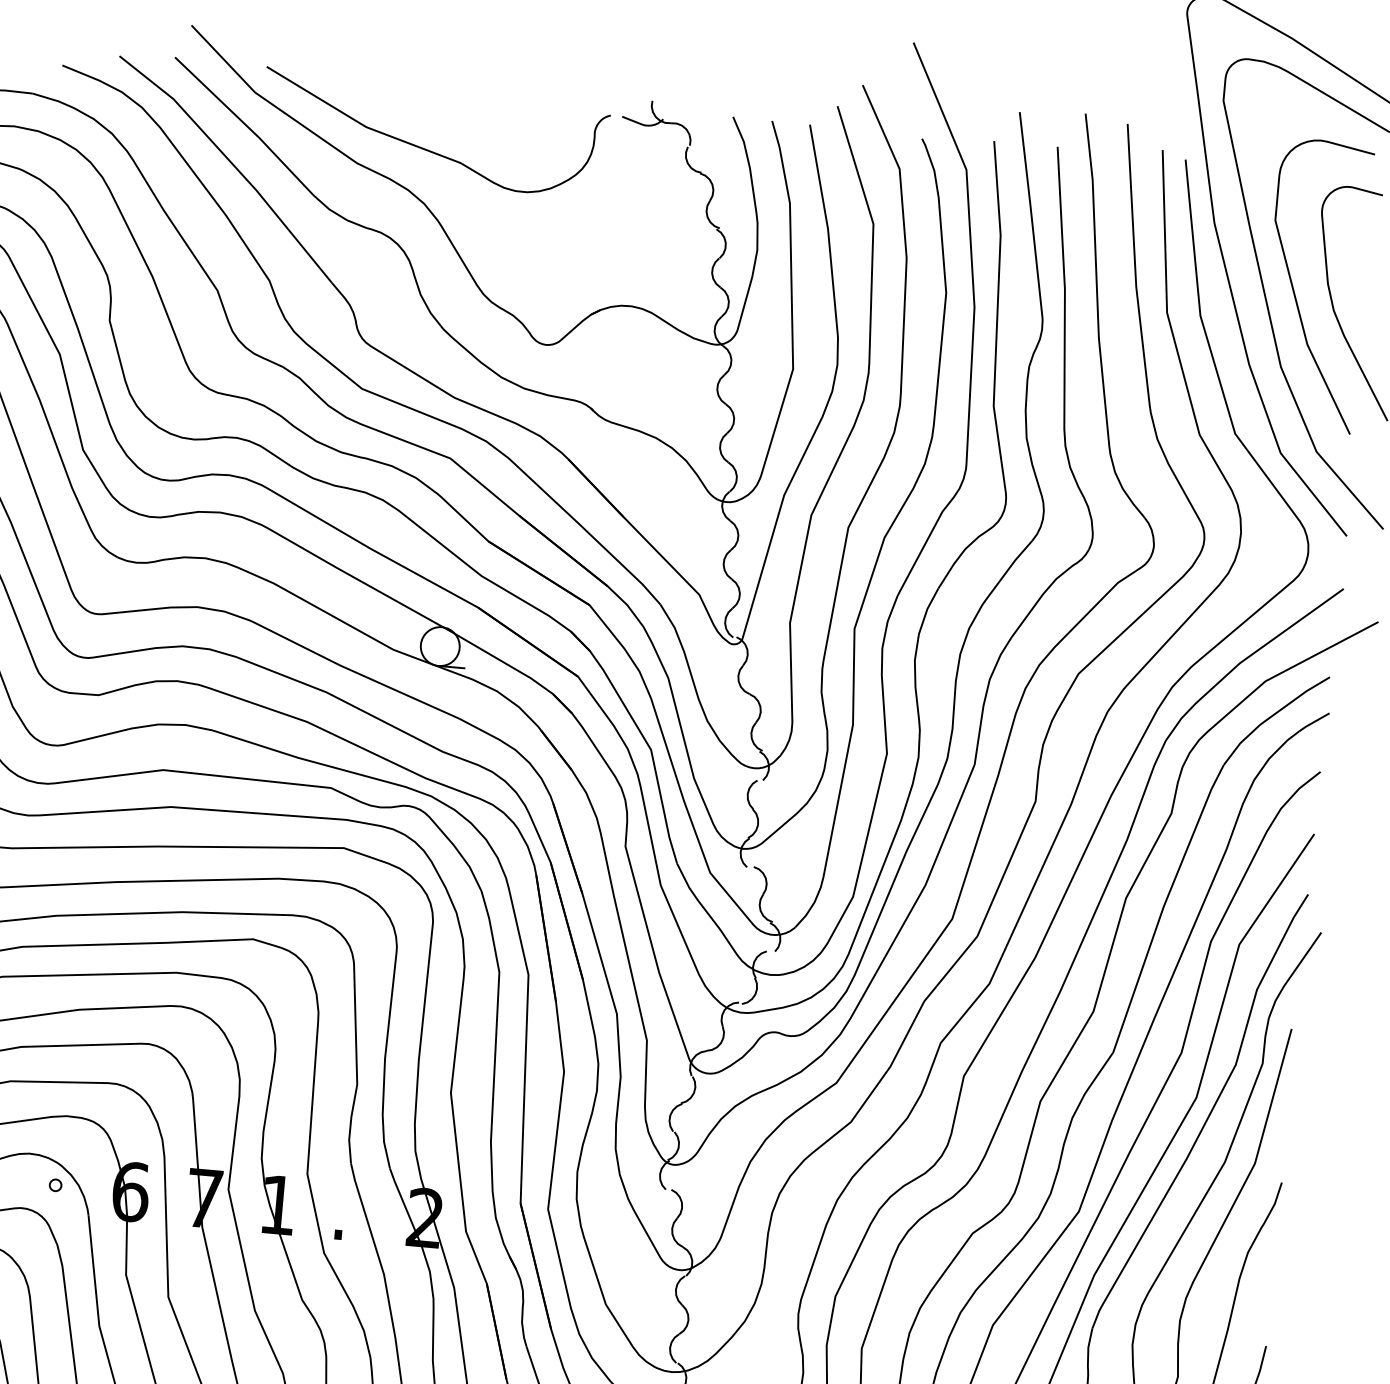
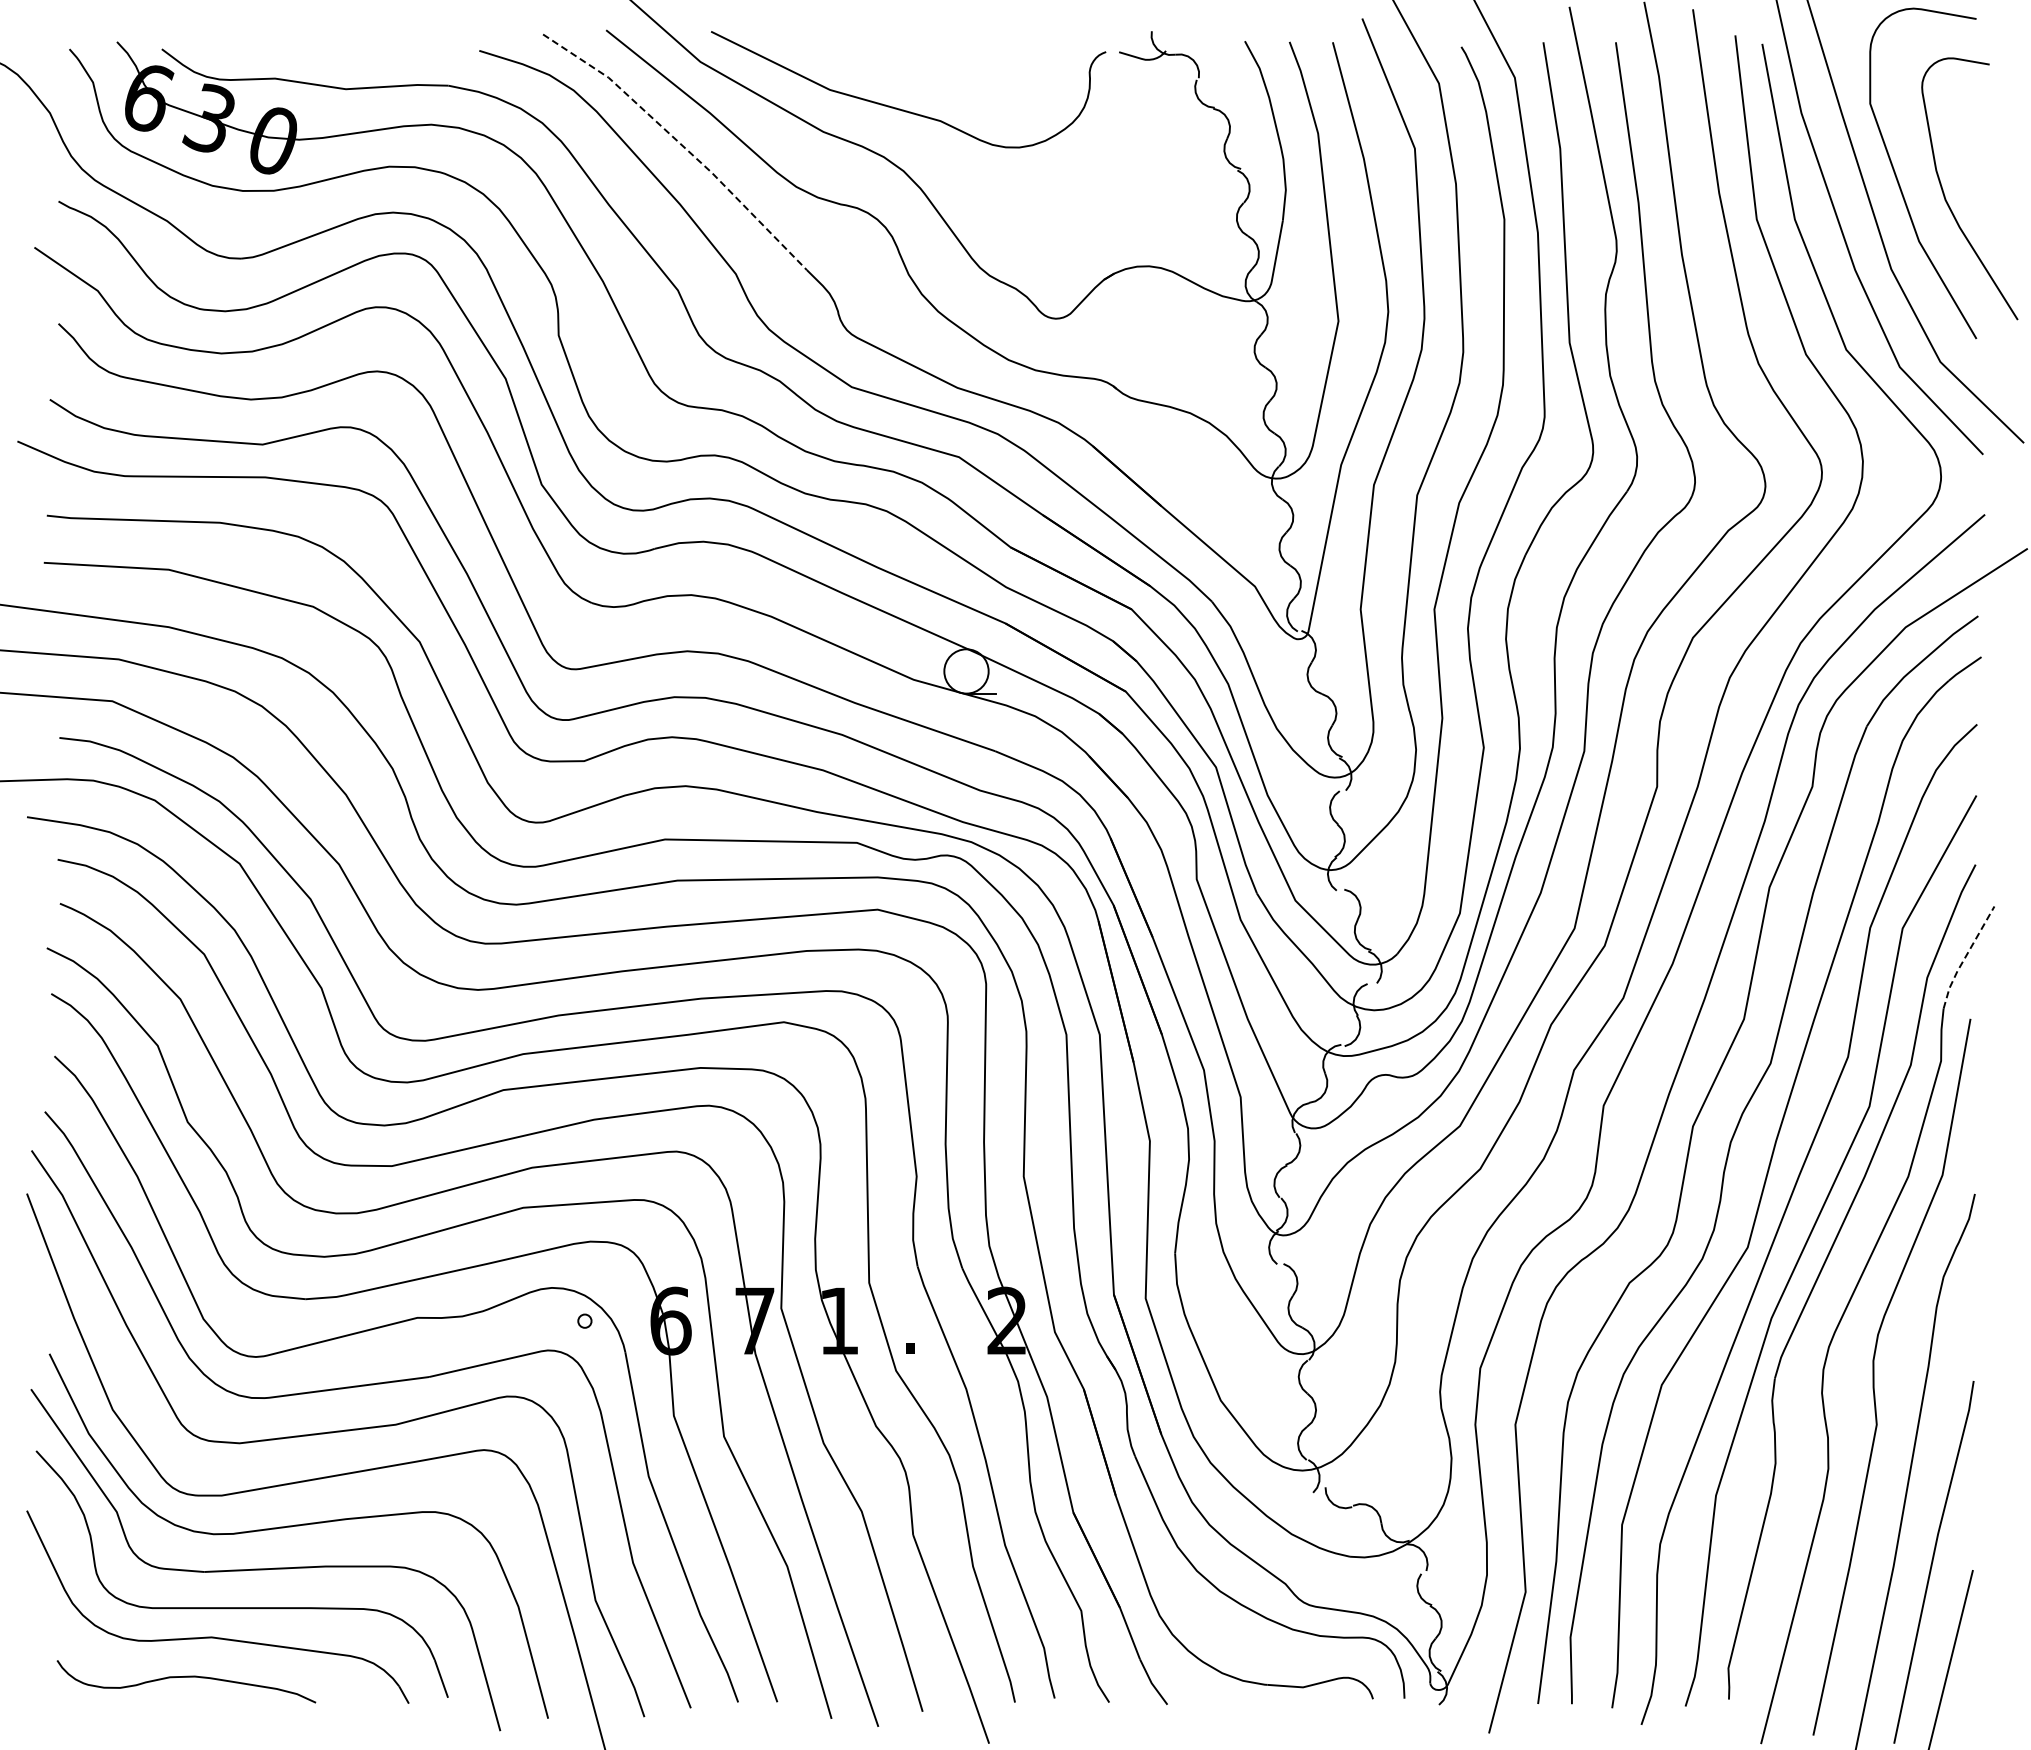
line: (232, 163) -> (681, 144), solid -> dashed
line: (1292, 974) -> (1965, 957), solid -> dashed

